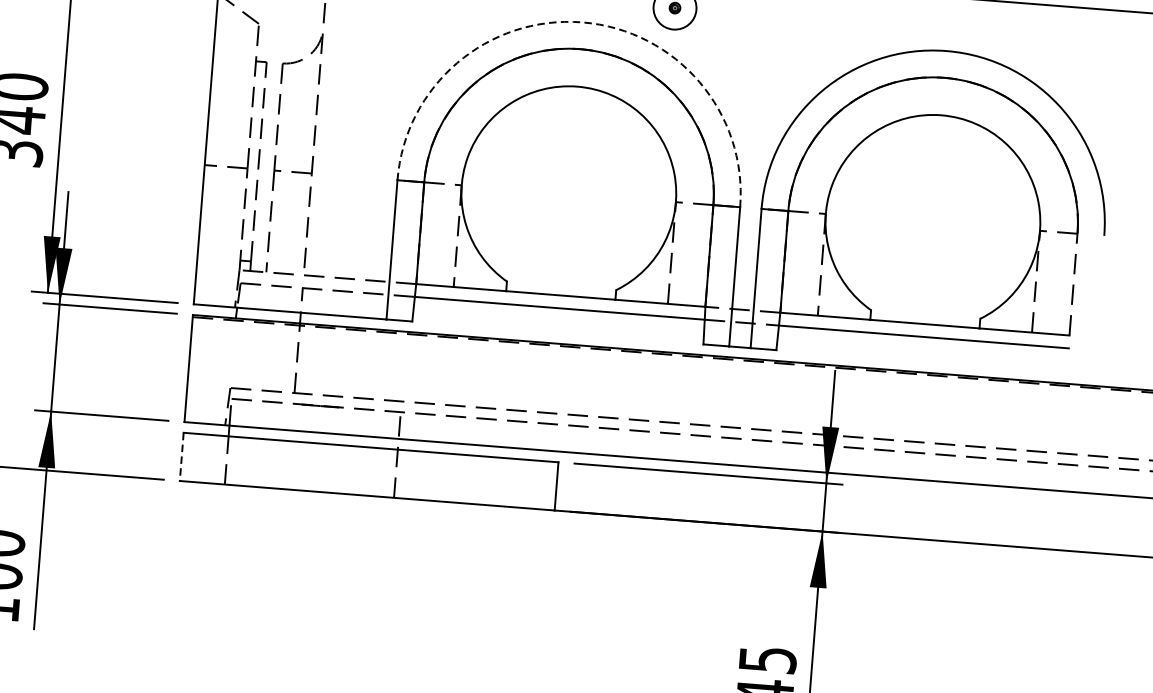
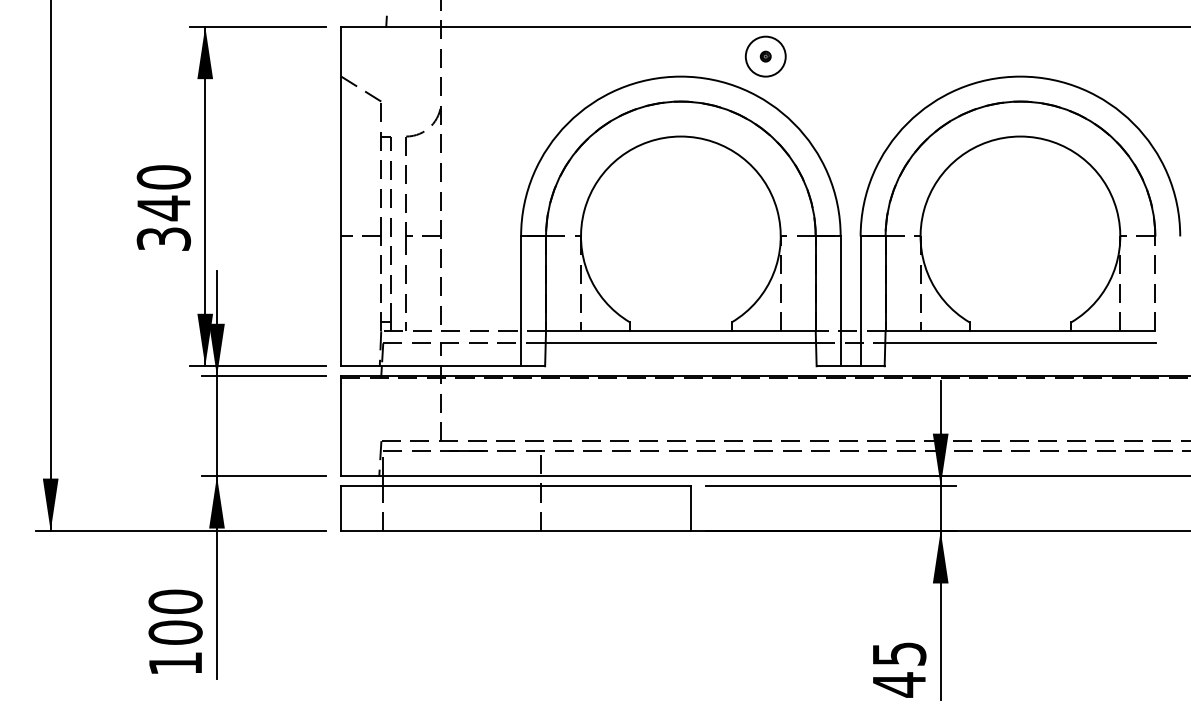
arc: (581, 22) -> (680, 76), dashed -> solid
line: (181, 457) -> (341, 509), dashed -> solid

